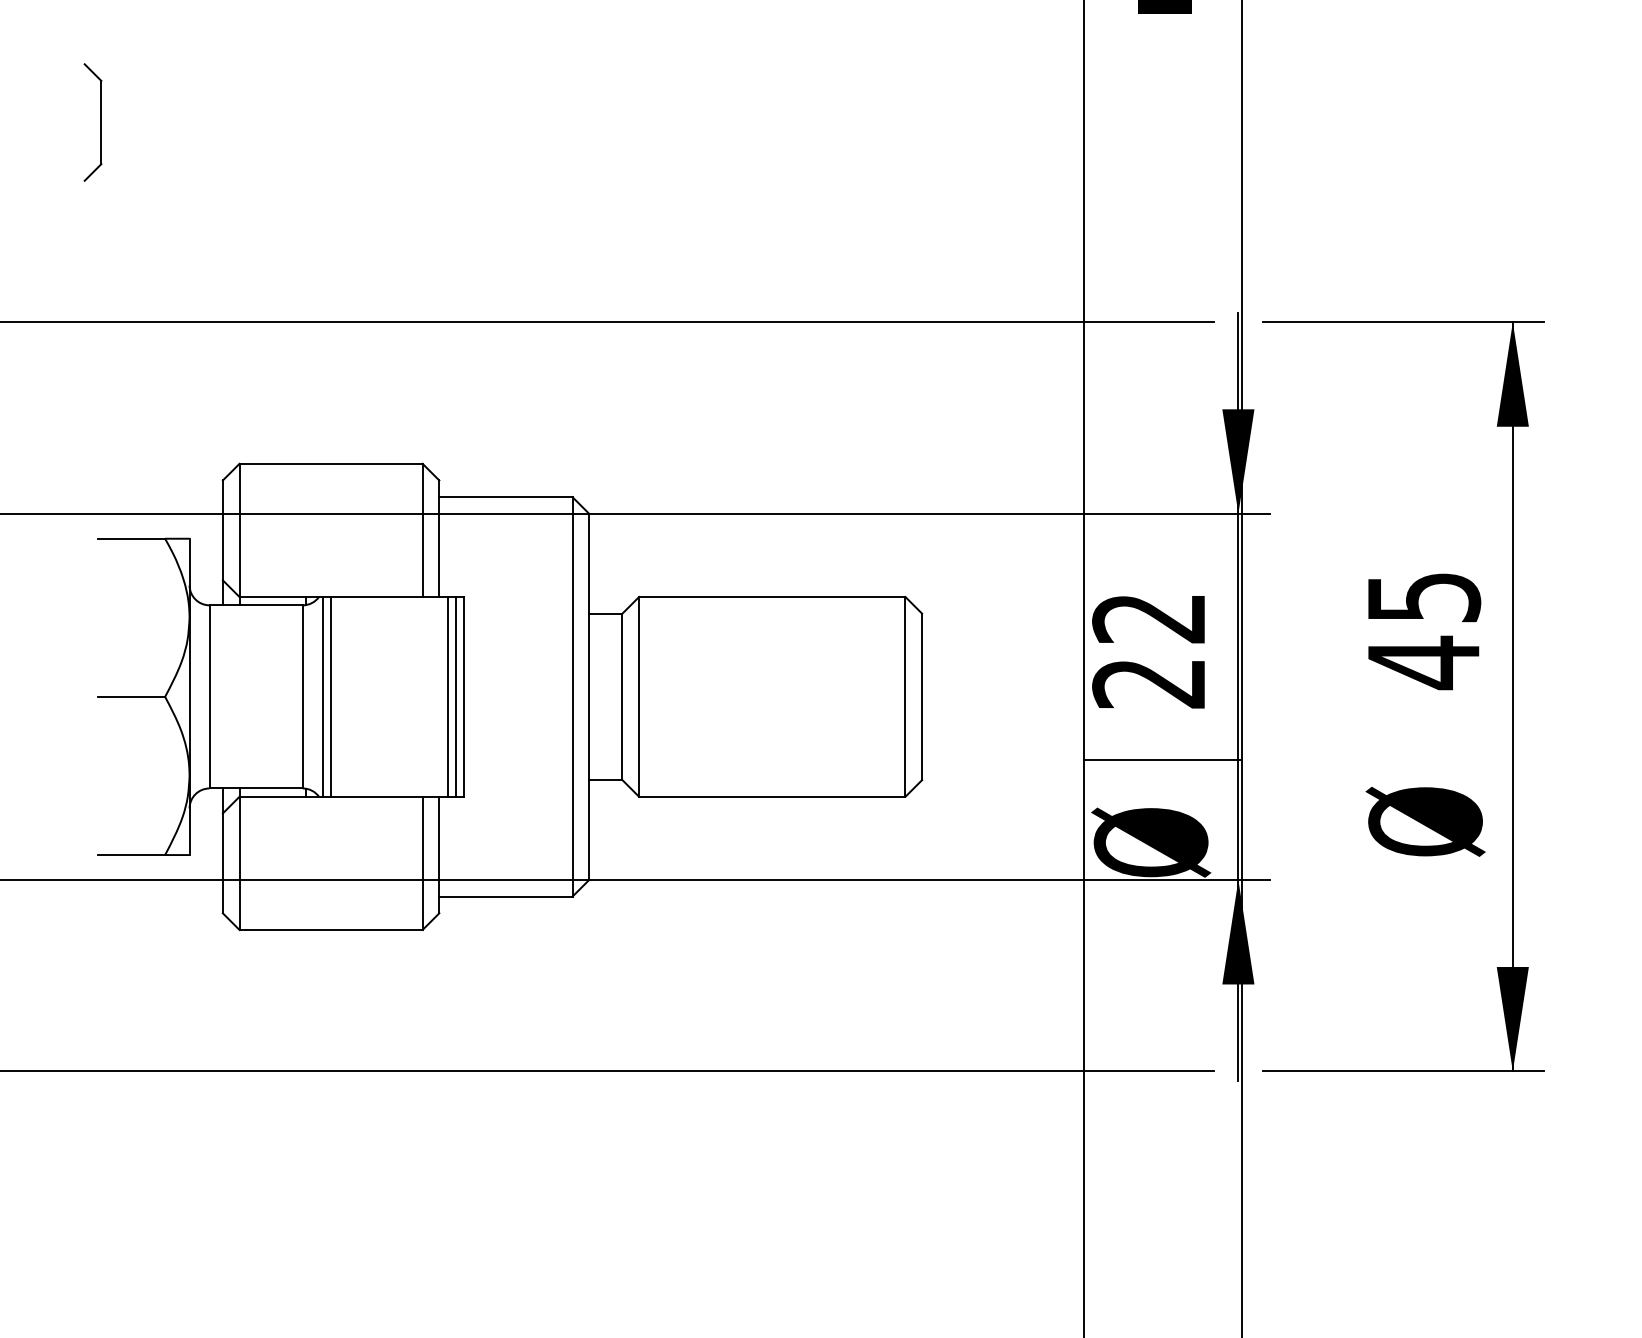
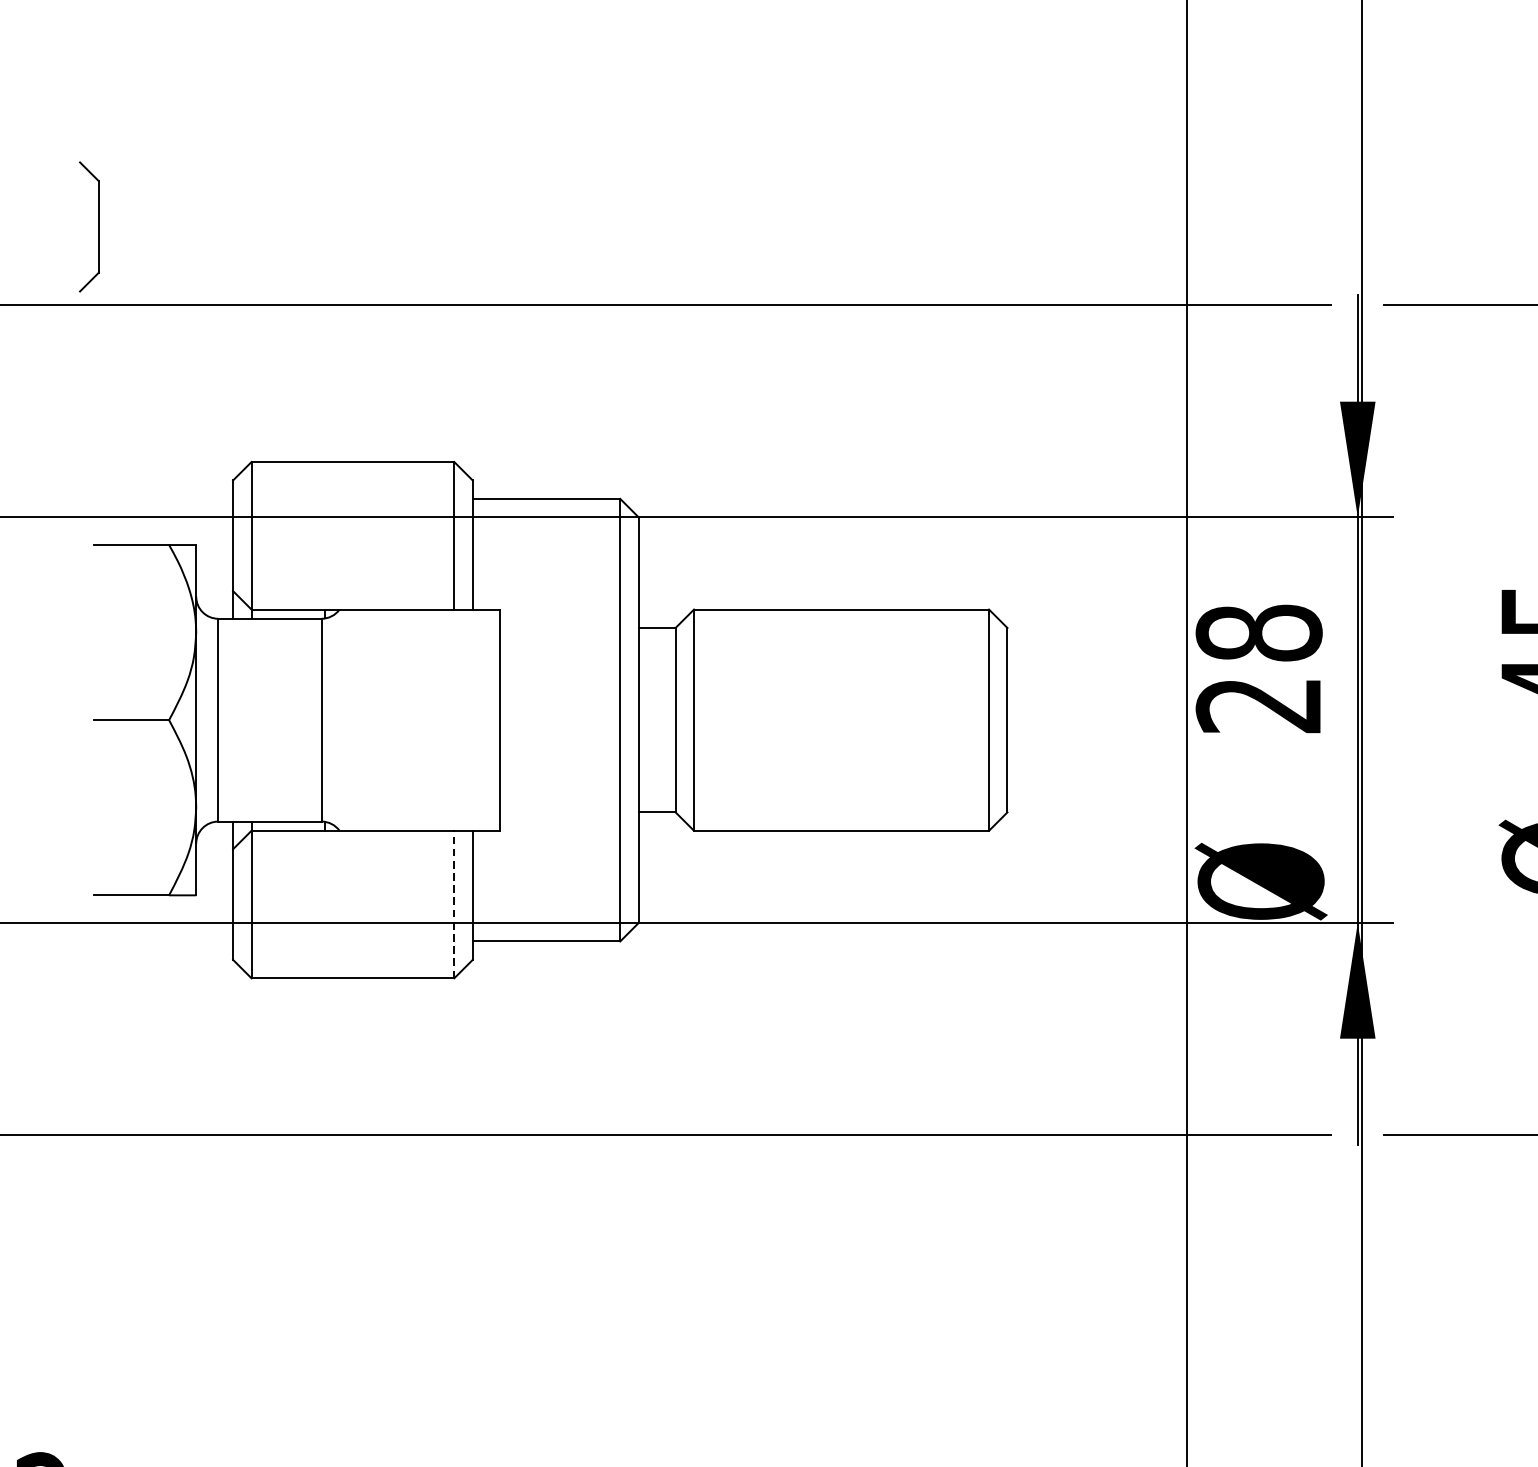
part: (100, 122) -> (97, 226), moved
text: (1149, 617) -> (1259, 632), 22 -> 28
line: (322, 696) -> (343, 719), removed
line: (331, 696) -> (353, 719), removed
line: (447, 696) -> (481, 719), removed
line: (455, 696) -> (490, 719), removed
line: (1162, 760) -> (1273, 790), removed
line: (422, 863) -> (454, 904), solid -> dashed

